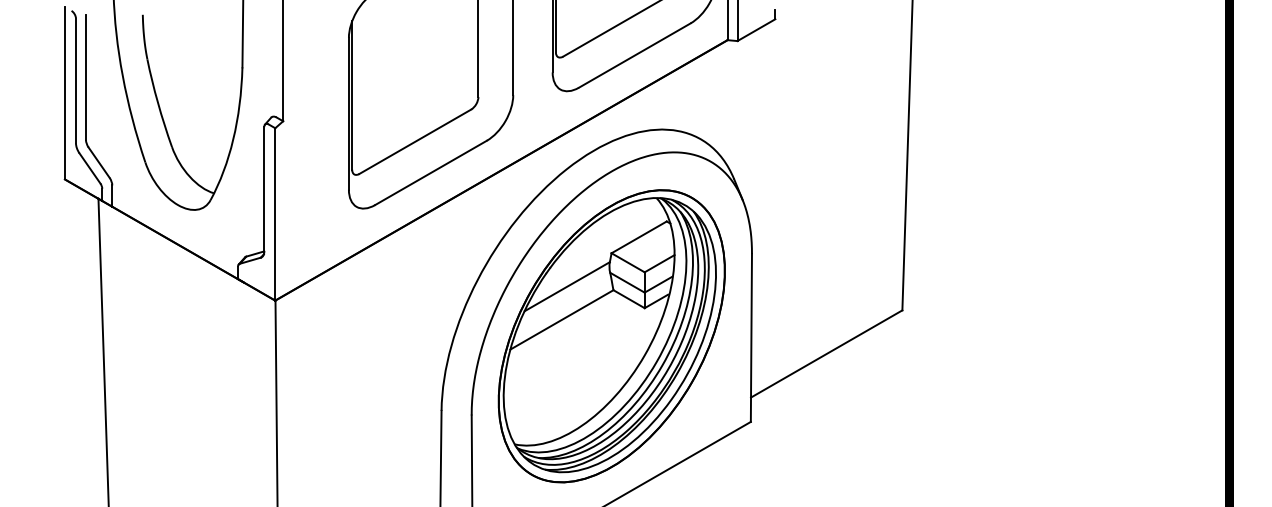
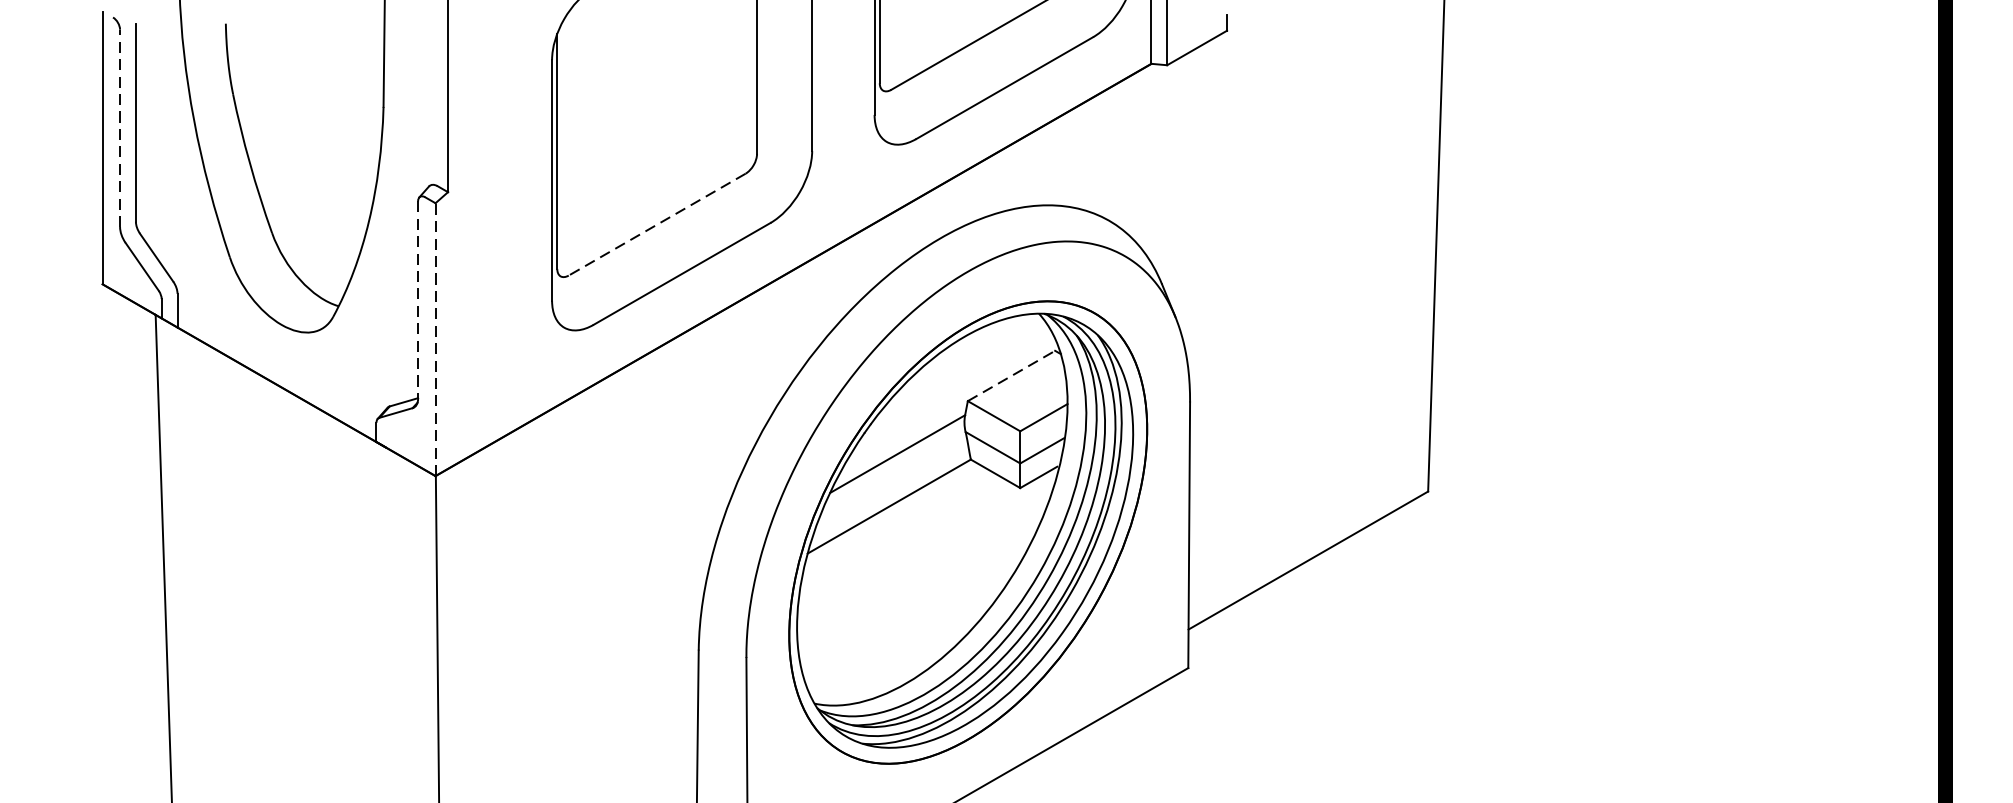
line: (76, 80) -> (120, 127), solid -> dashed
line: (414, 142) -> (655, 225), solid -> dashed
line: (264, 189) -> (418, 300), solid -> dashed
line: (275, 213) -> (435, 338), solid -> dashed
line: (639, 237) -> (1012, 376), solid -> dashed

